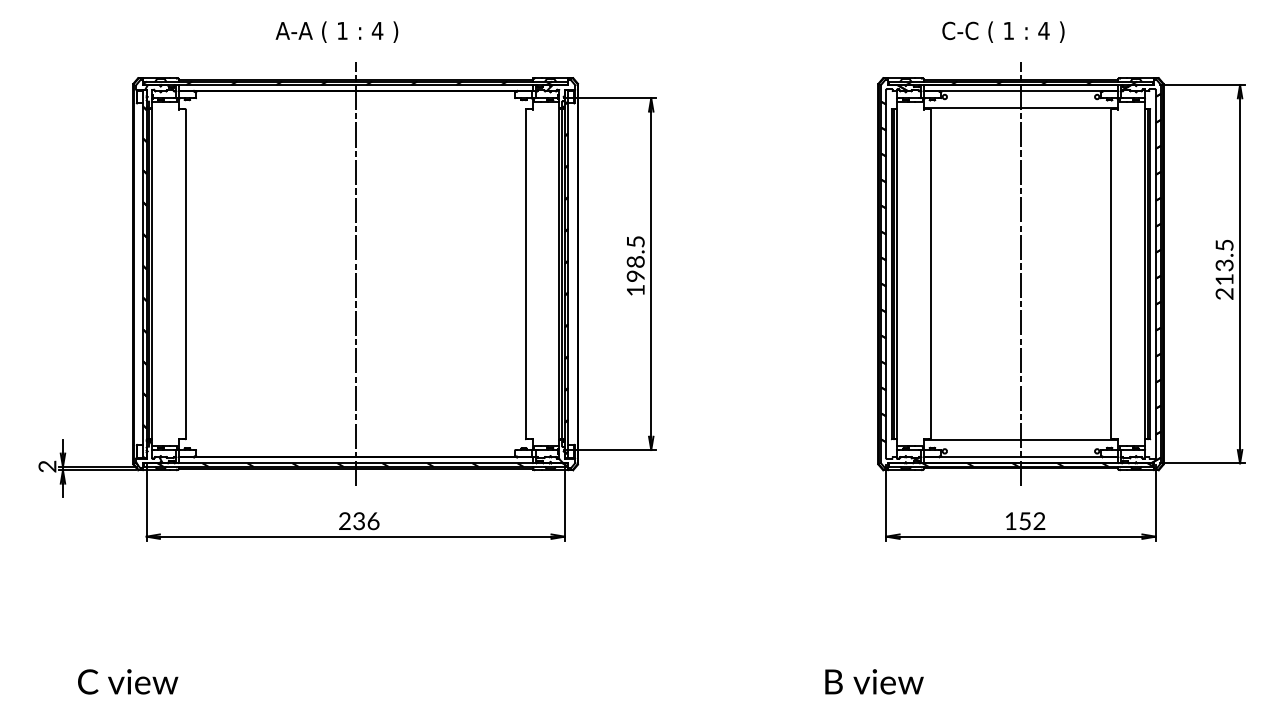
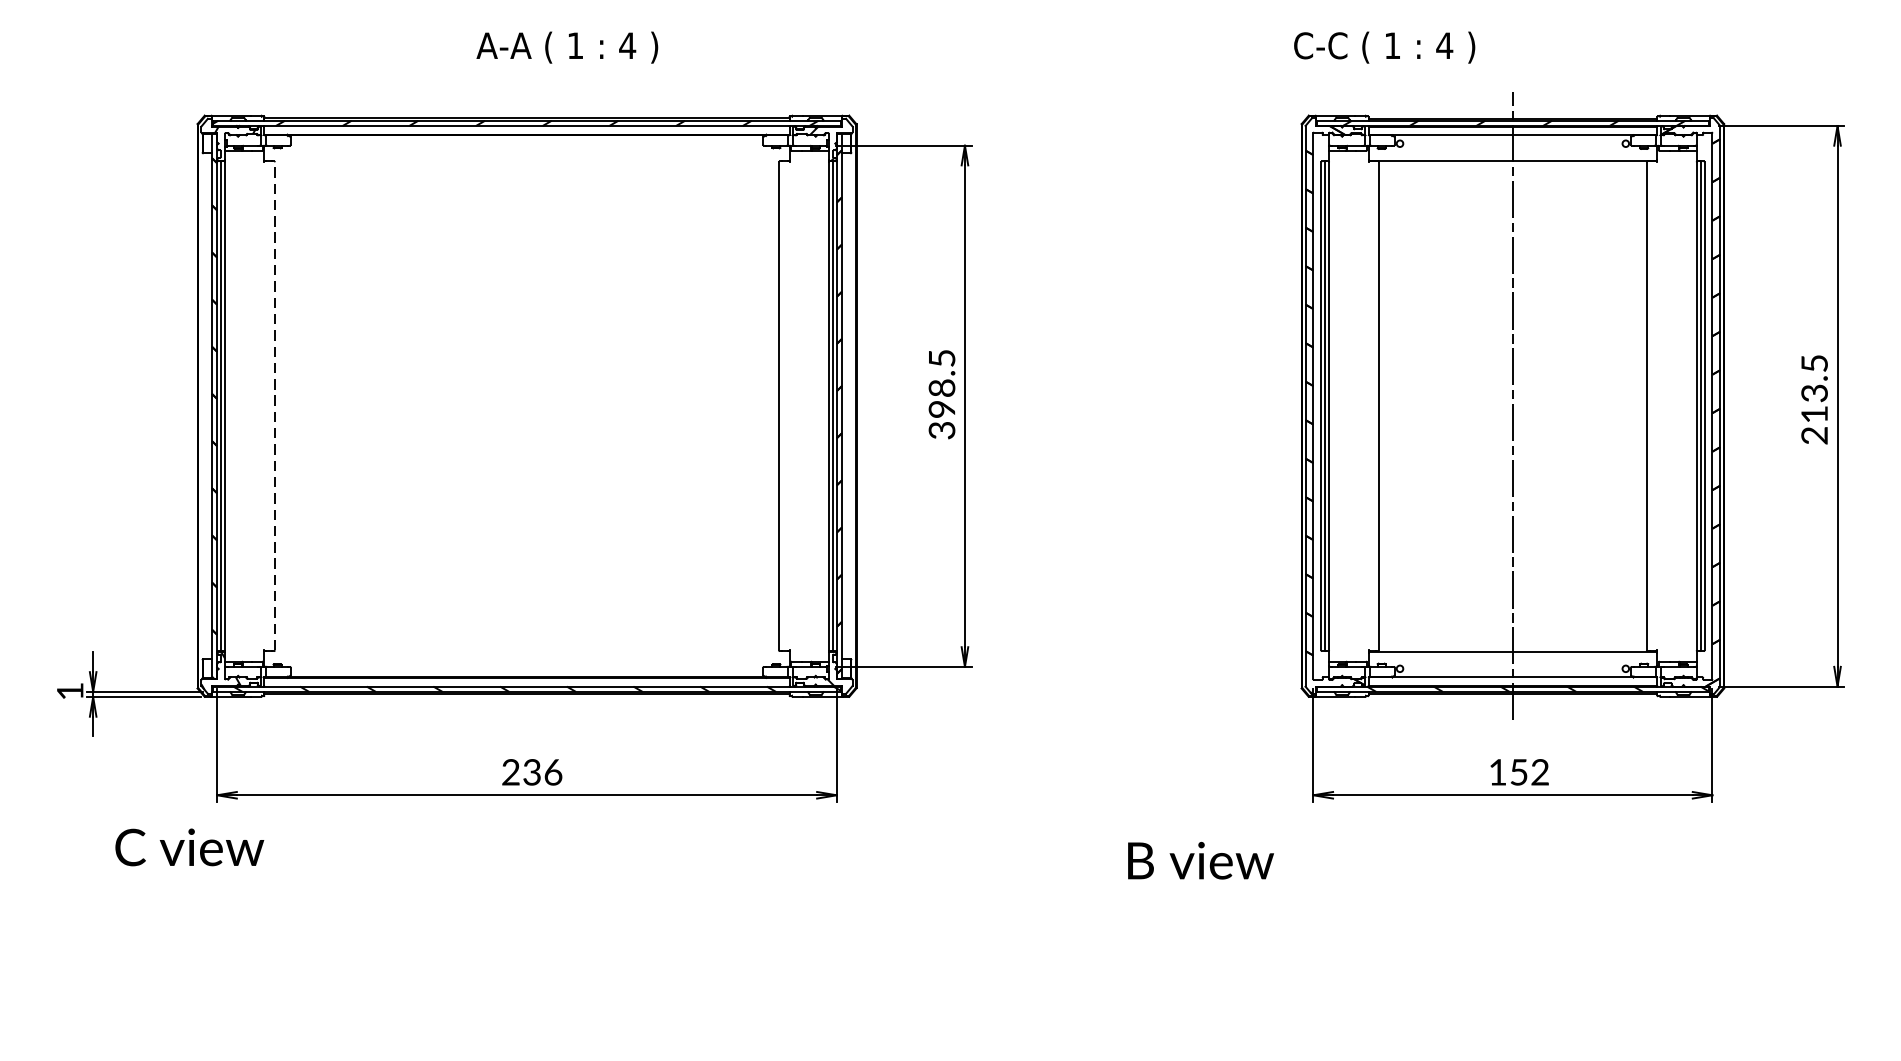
text: (336, 31) -> (566, 46), moved
text: (1003, 31) -> (1384, 46), moved
line: (185, 274) -> (274, 406), solid -> dashed
line: (355, 274) -> (526, 406), removed
text: (635, 290) -> (941, 430), 198.5 -> 398.5
text: (47, 466) -> (70, 691), 2 -> 1
text: (128, 681) -> (190, 846), moved
text: (874, 681) -> (1200, 860), moved

